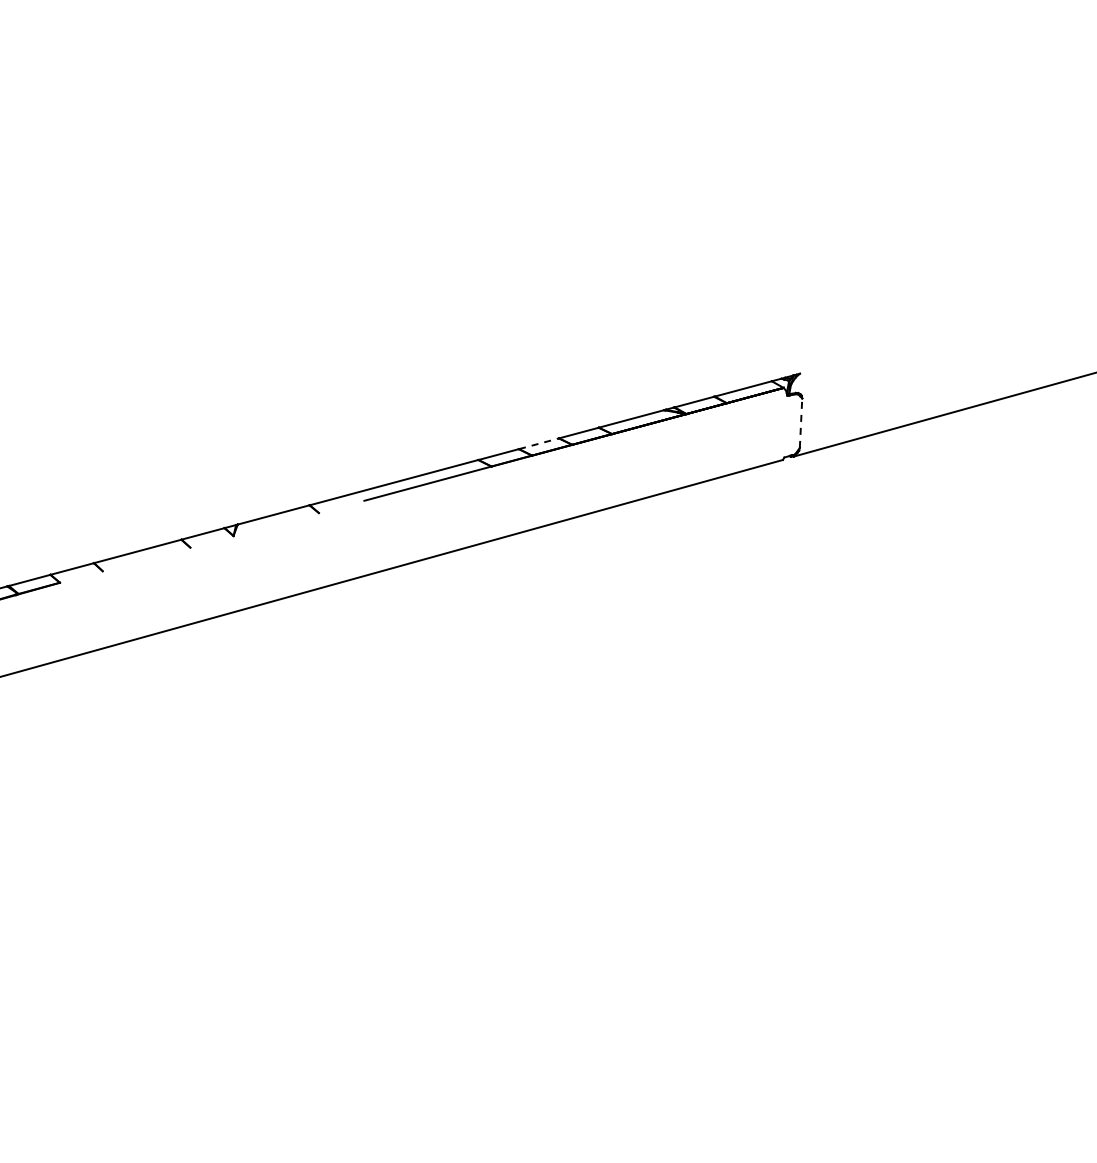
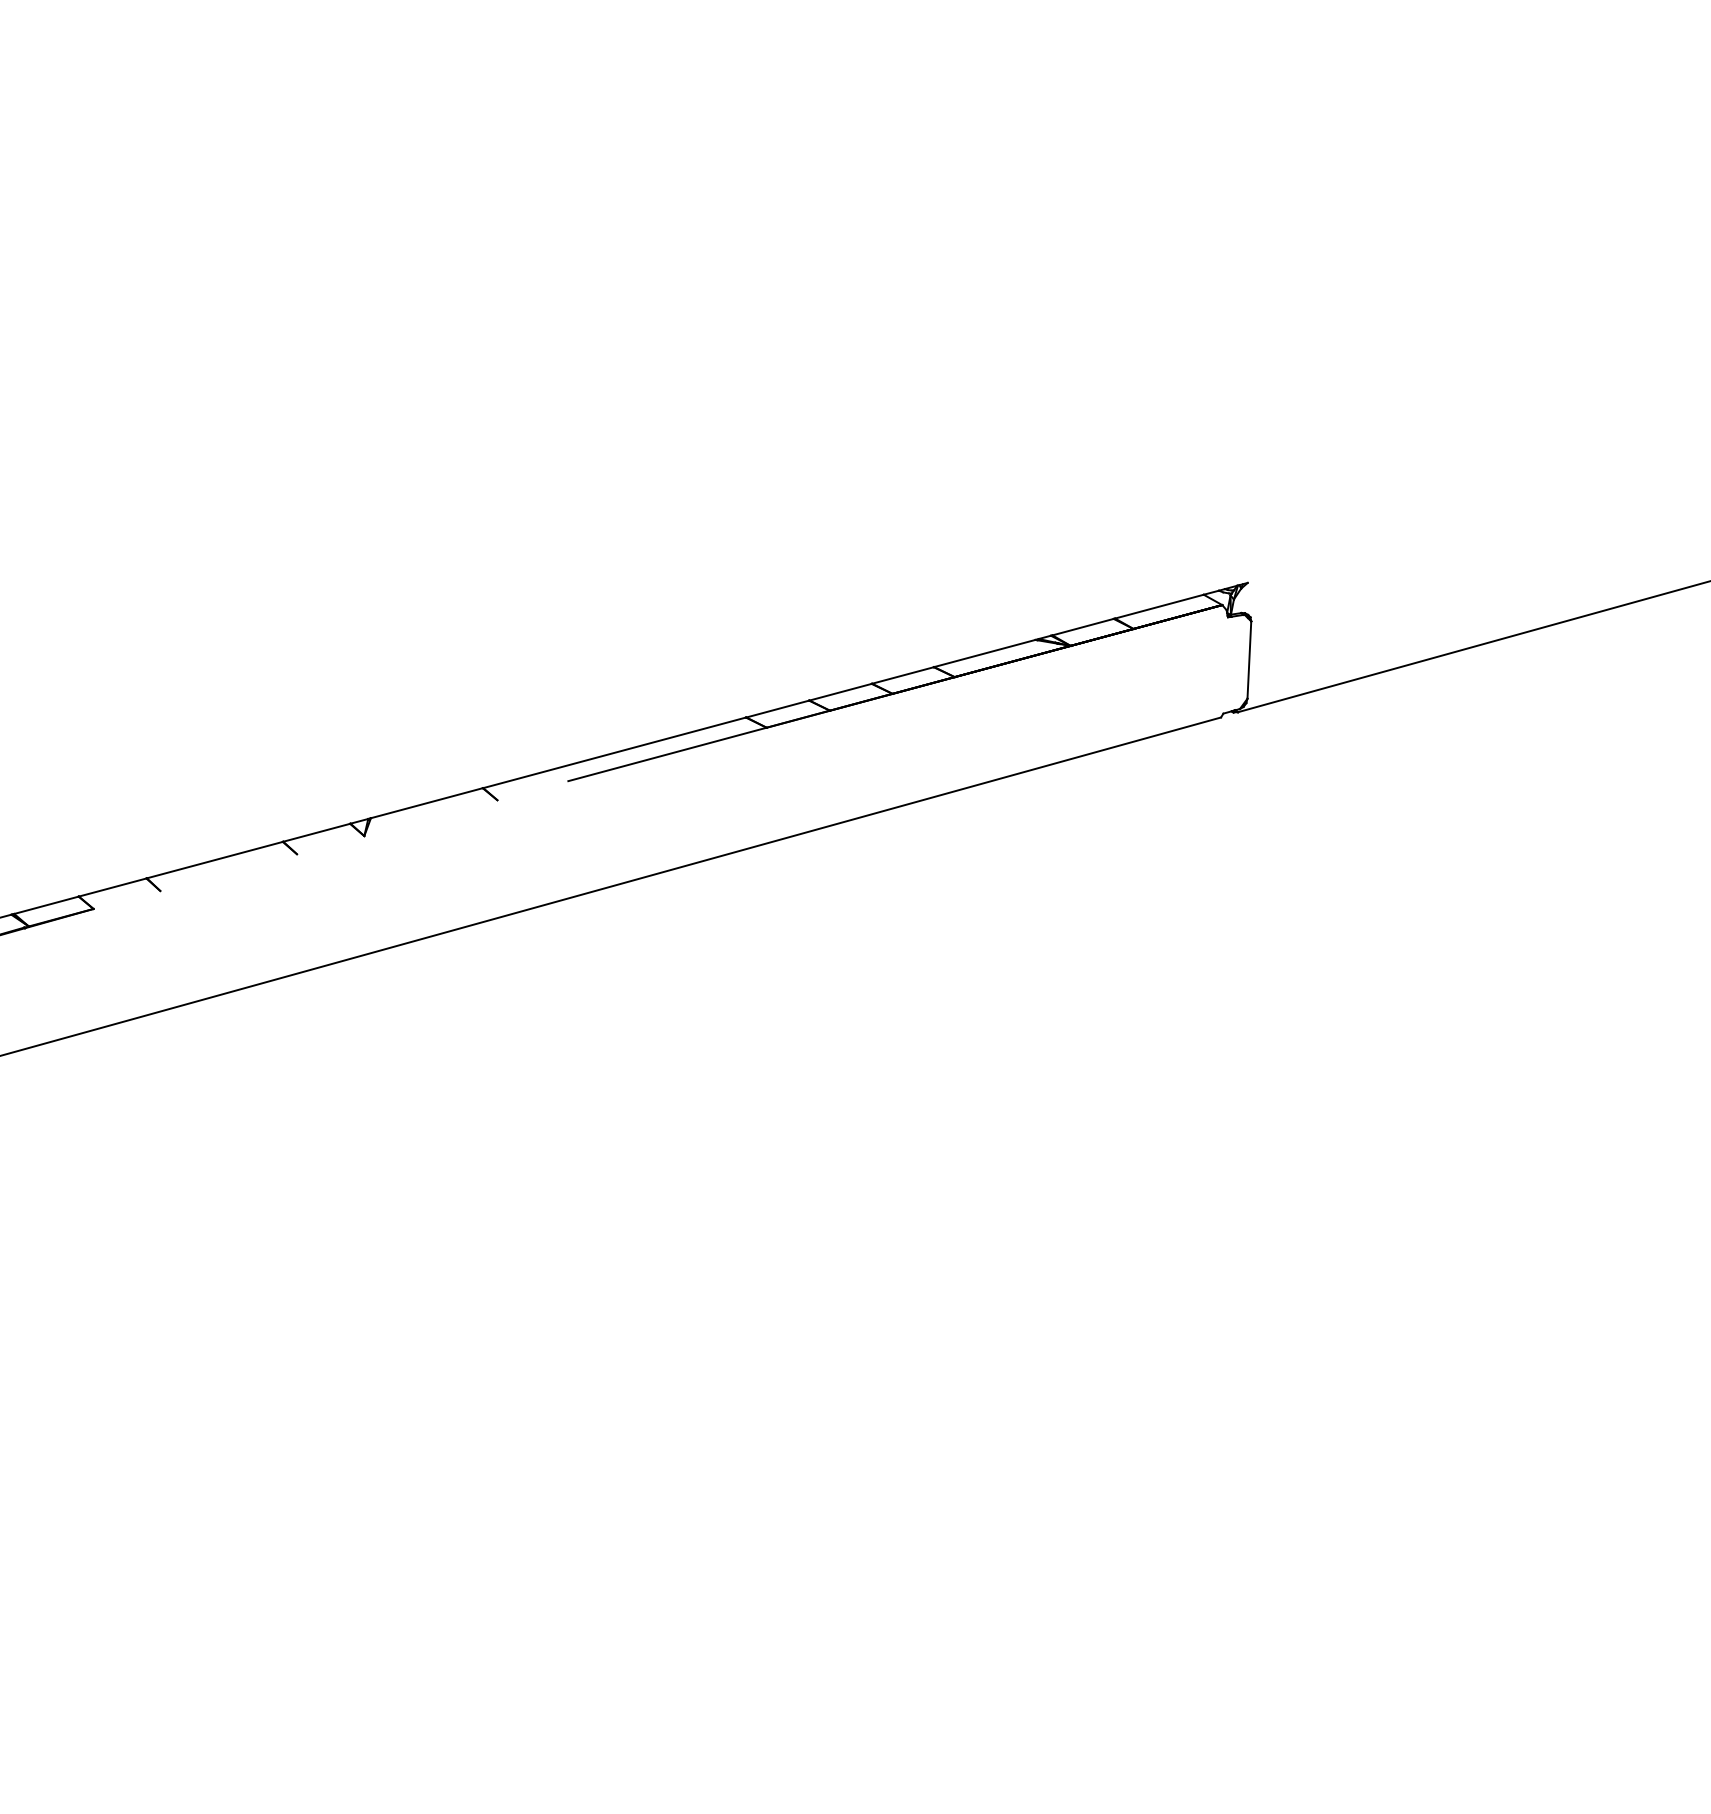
line: (801, 423) -> (1250, 660), dashed -> solid
line: (538, 443) -> (839, 691), dashed -> solid

